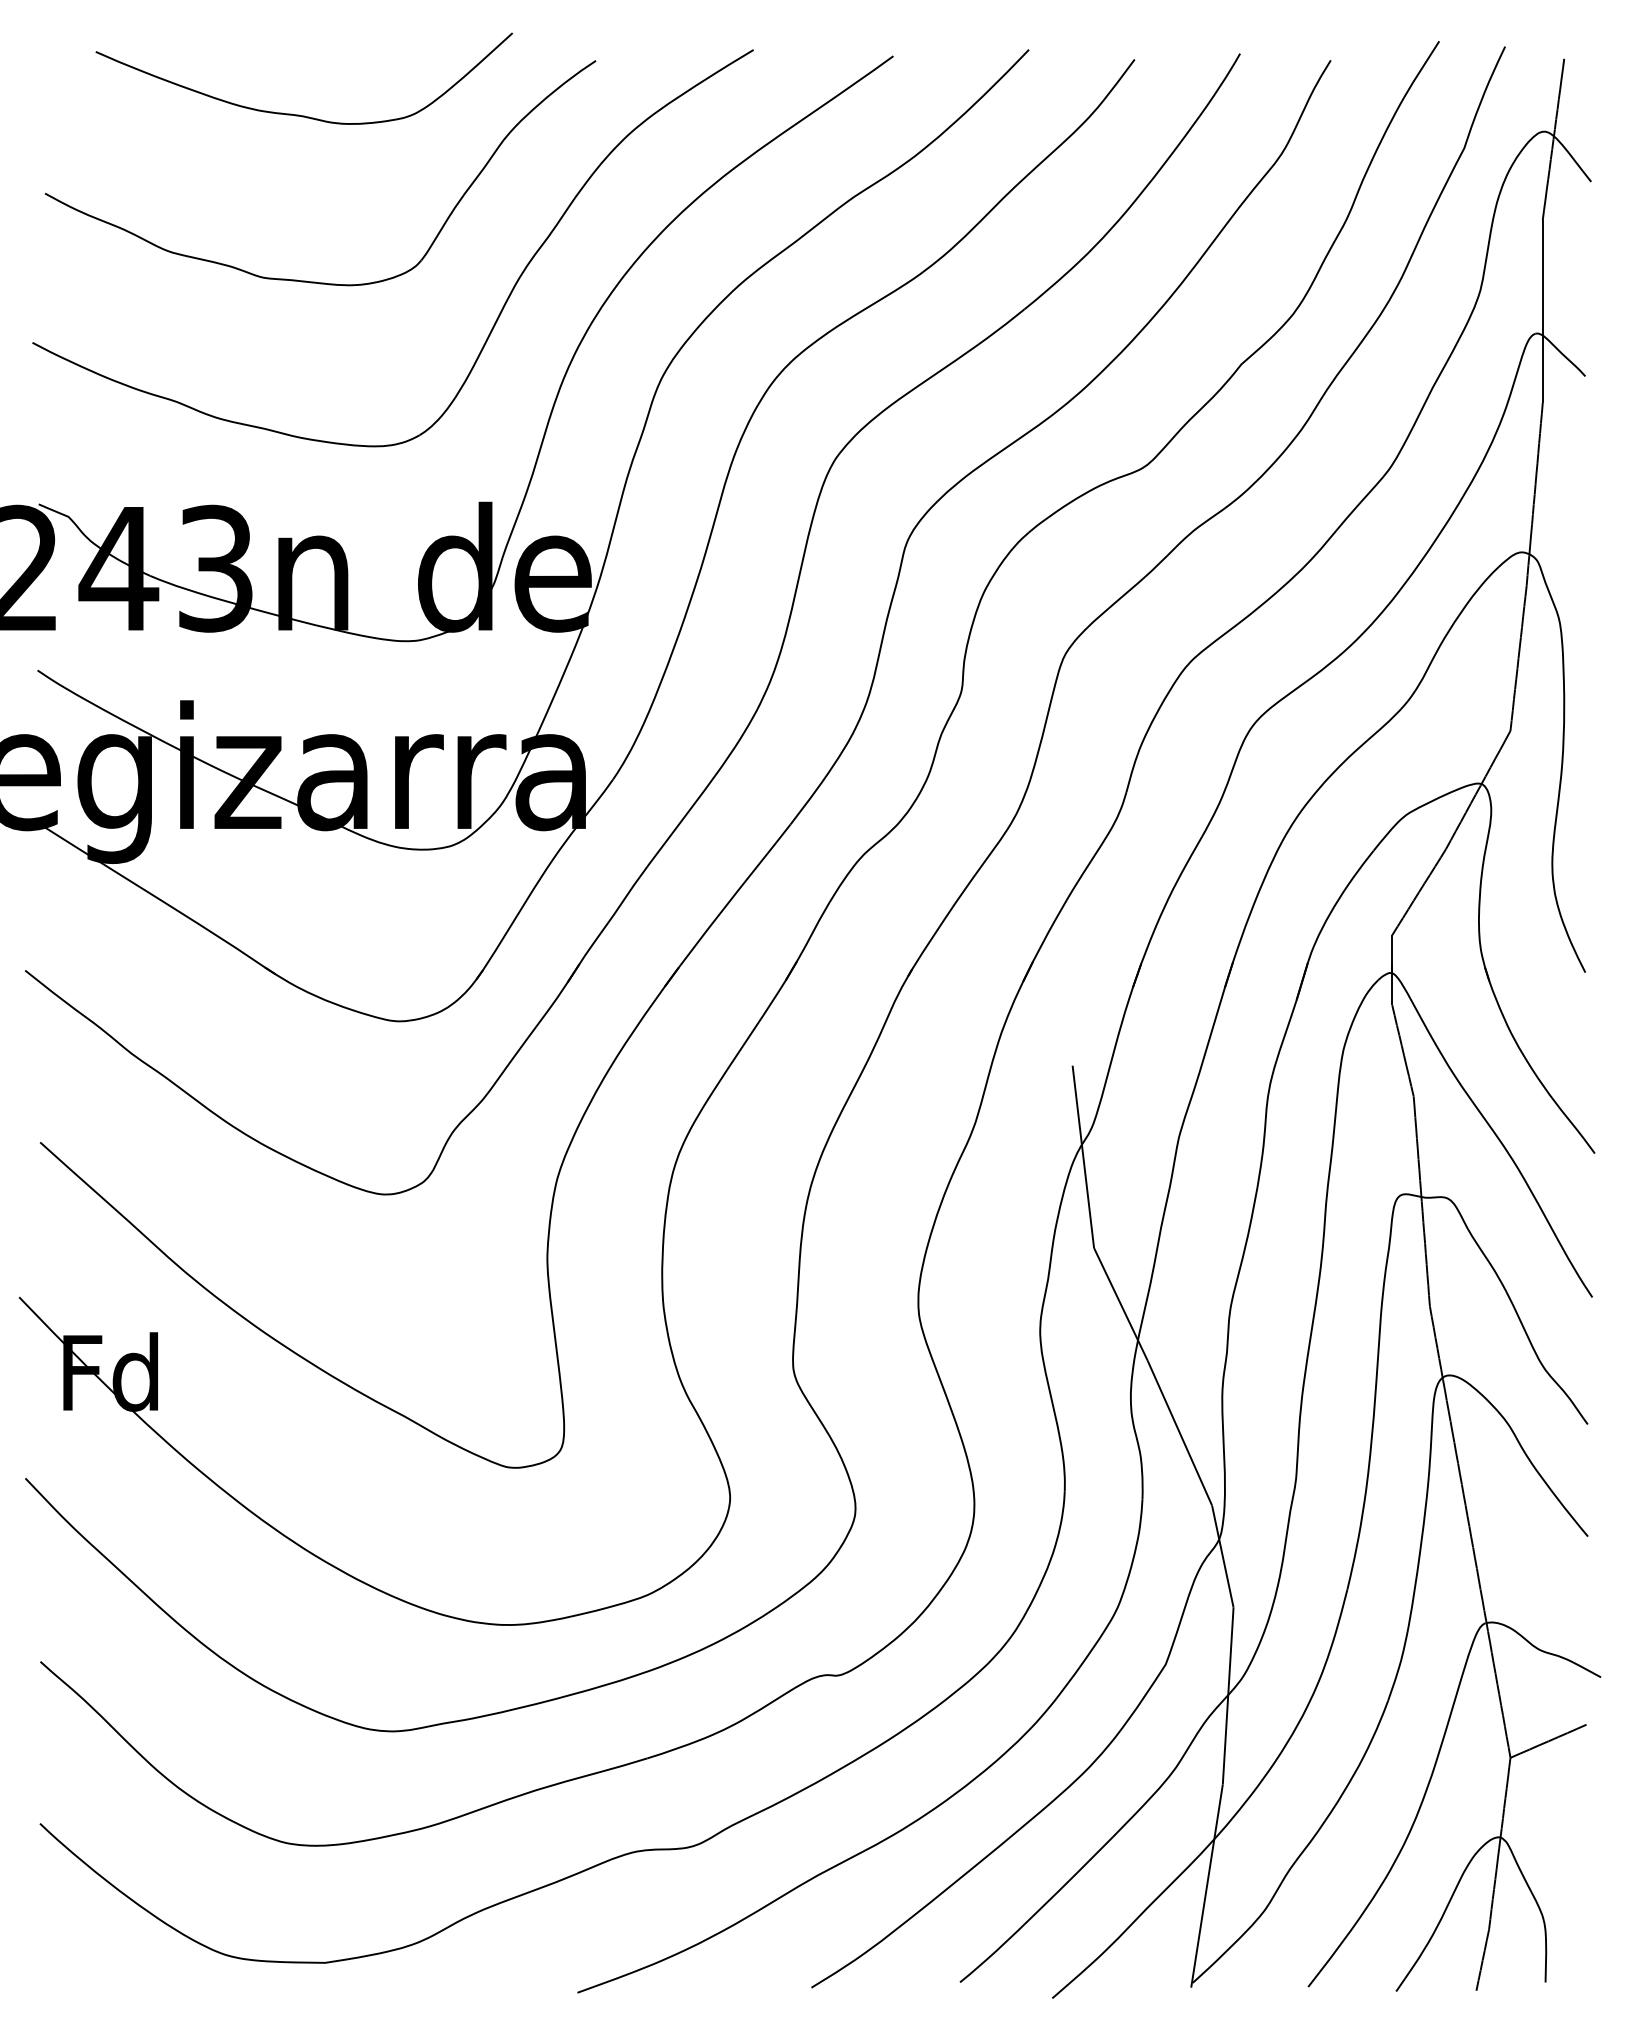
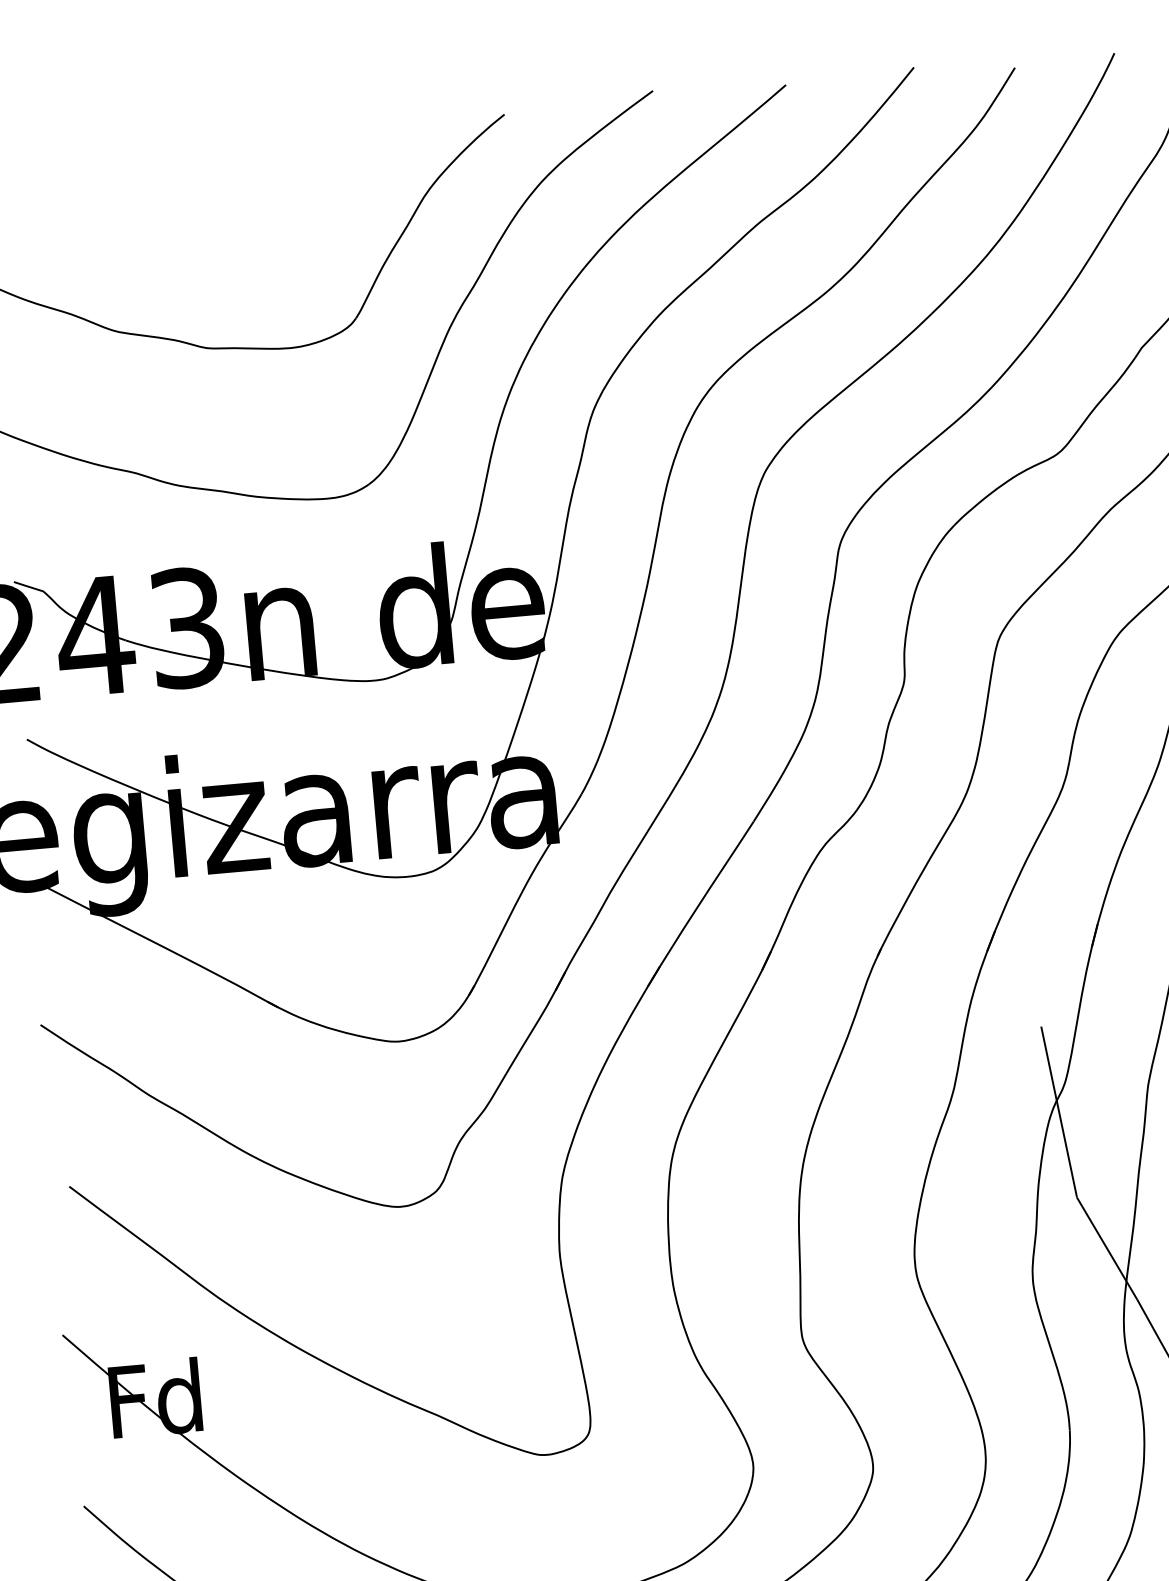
curve: (299, 114) -> (228, 190), removed

